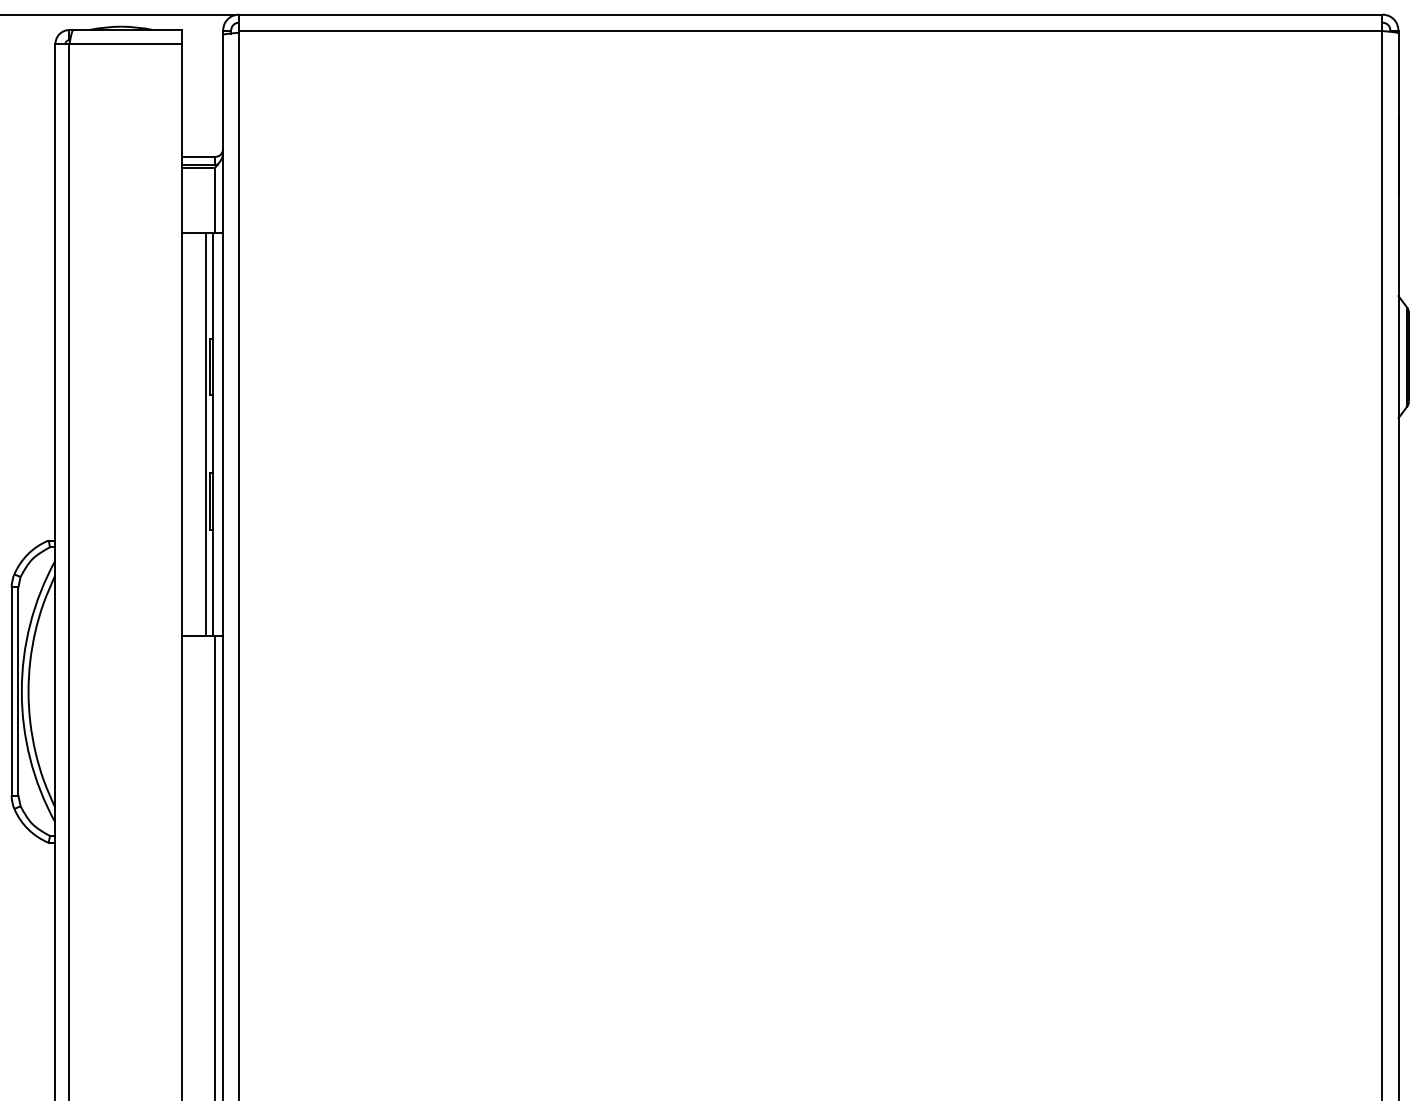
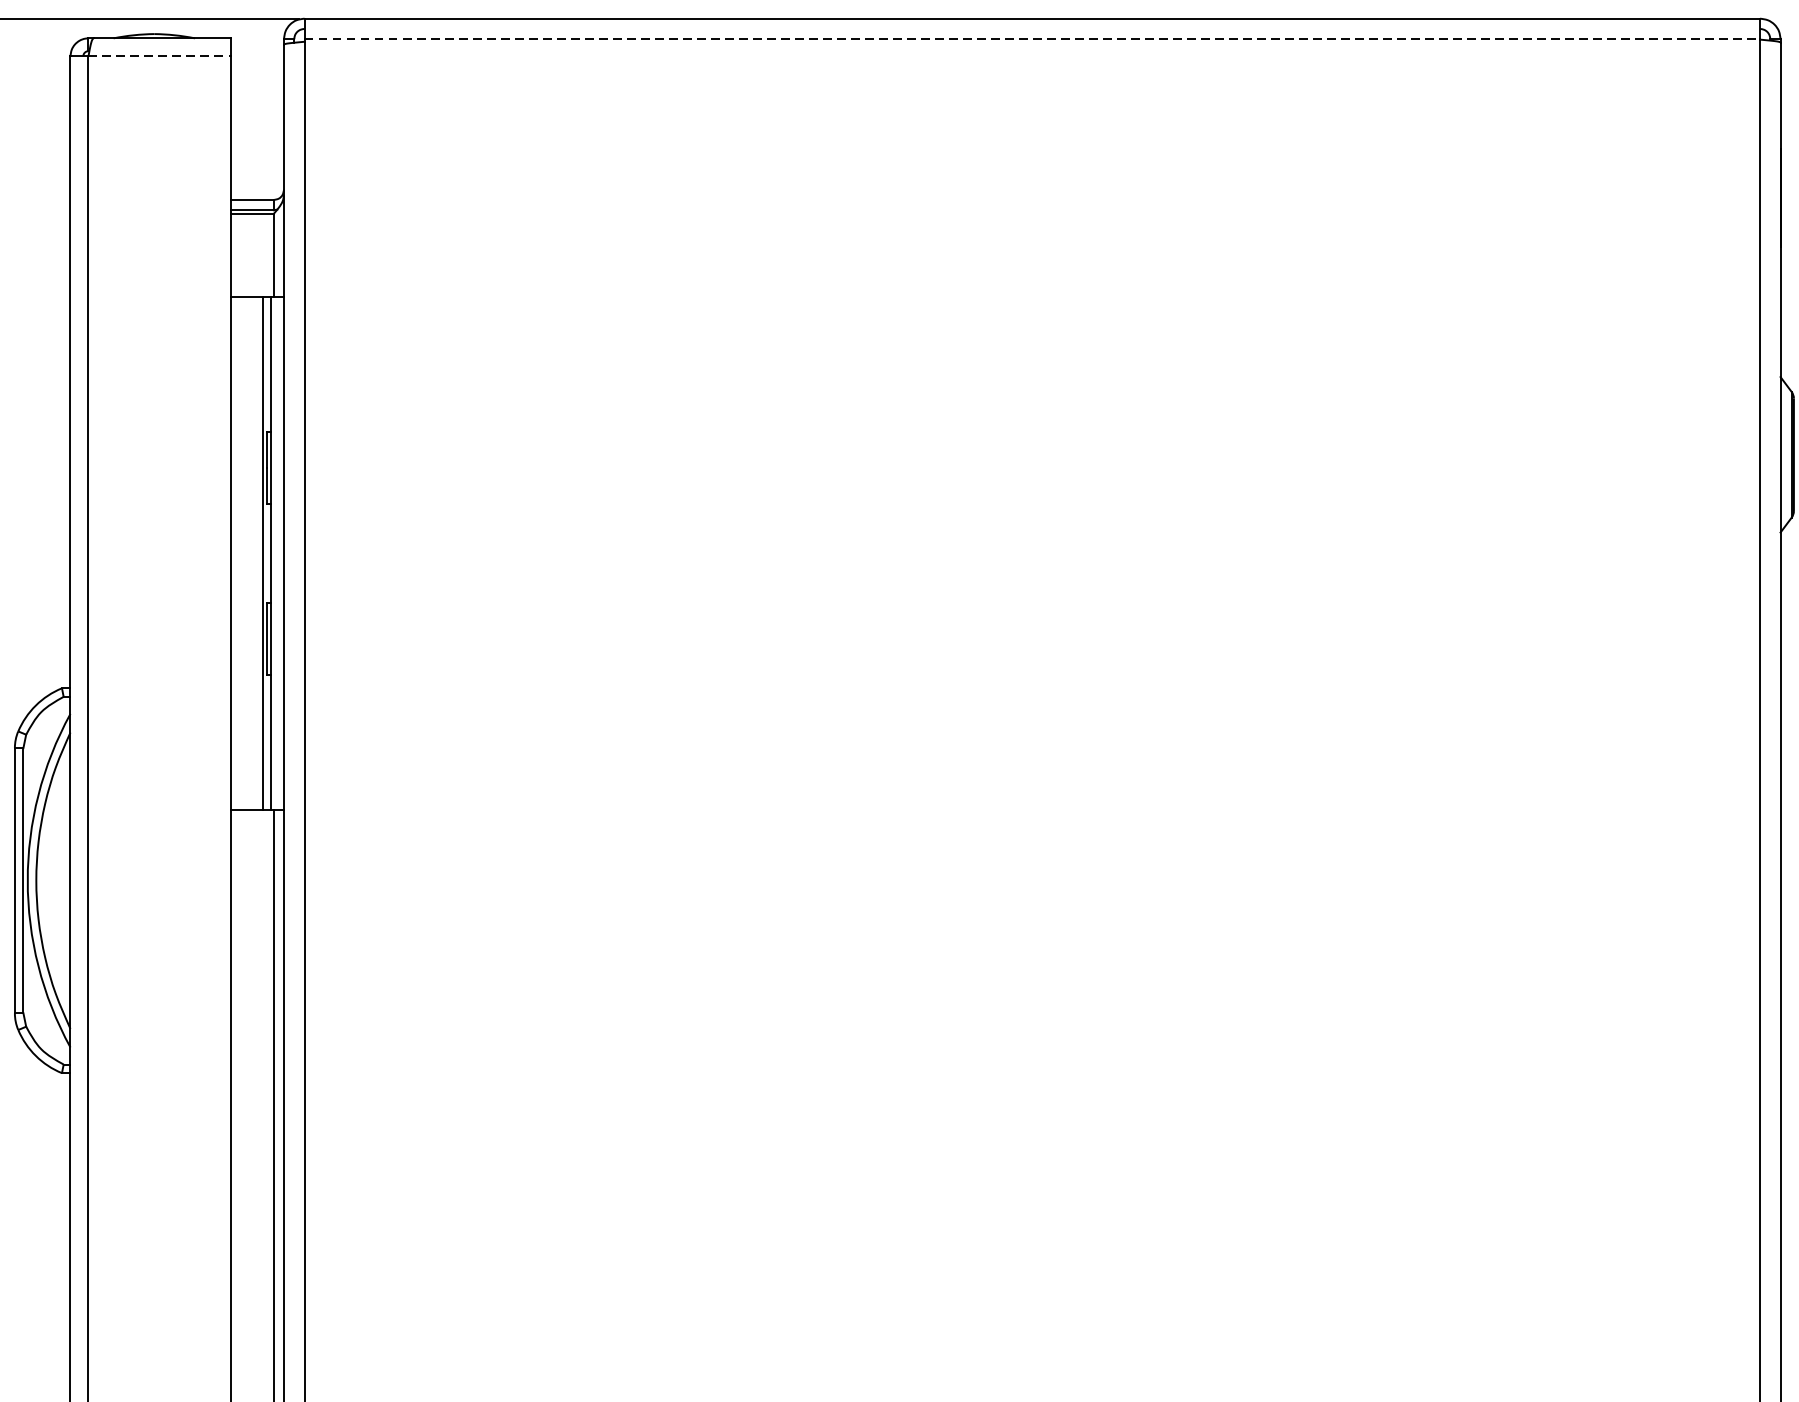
line: (810, 30) -> (1031, 38), solid -> dashed
line: (126, 44) -> (161, 56), solid -> dashed

